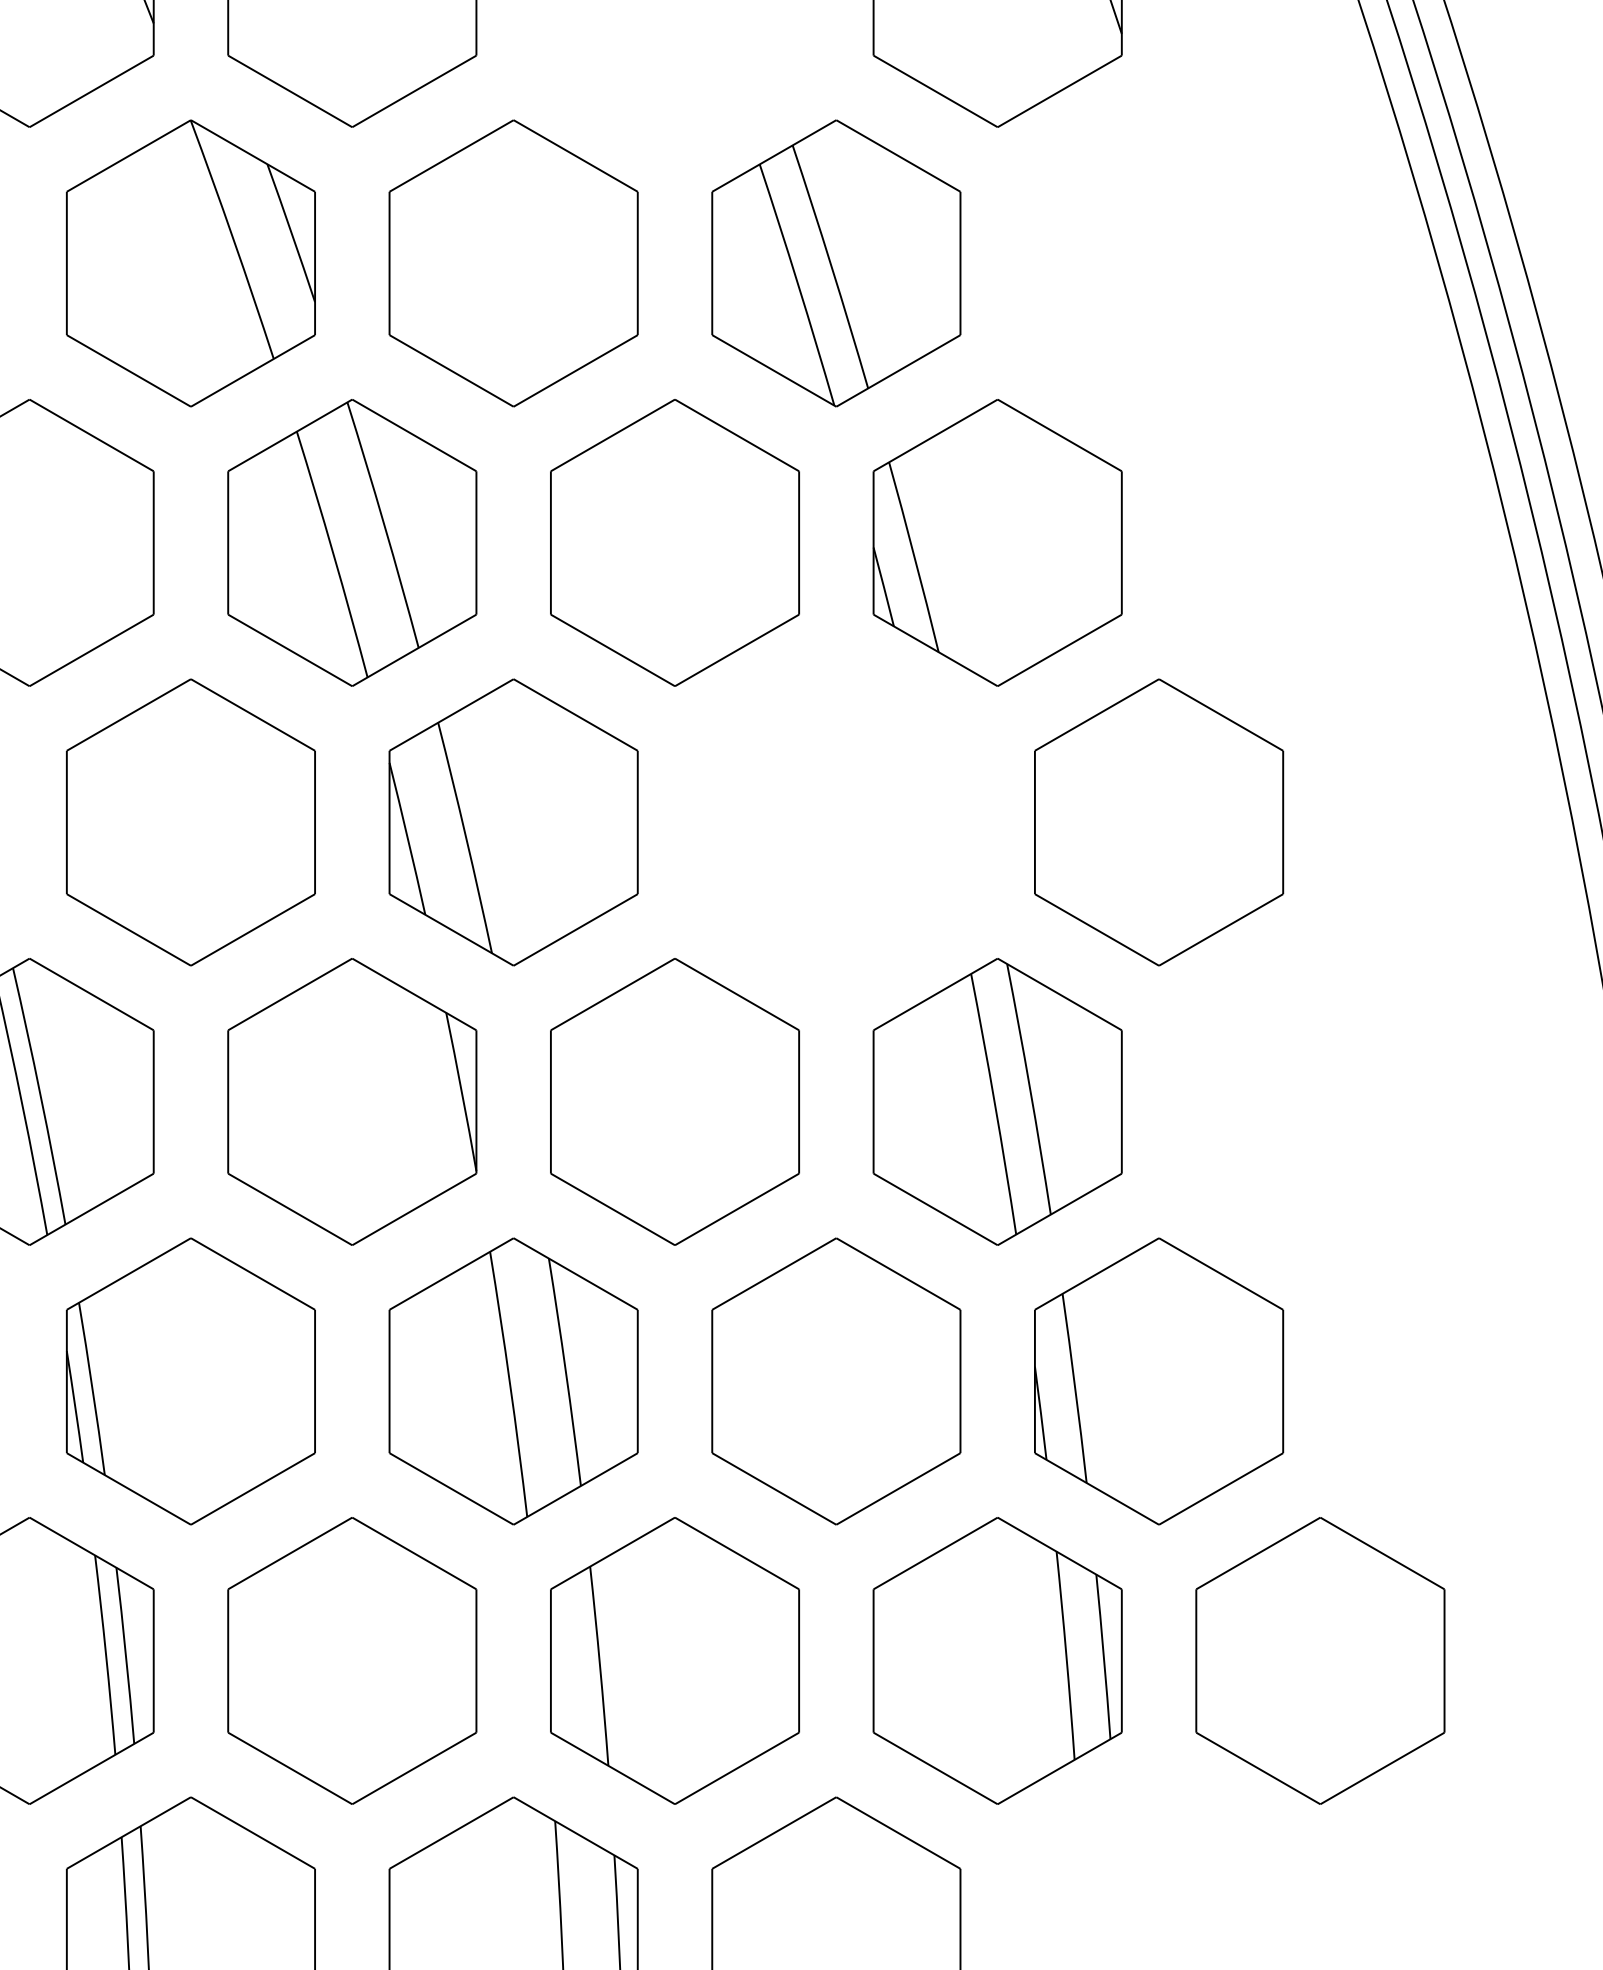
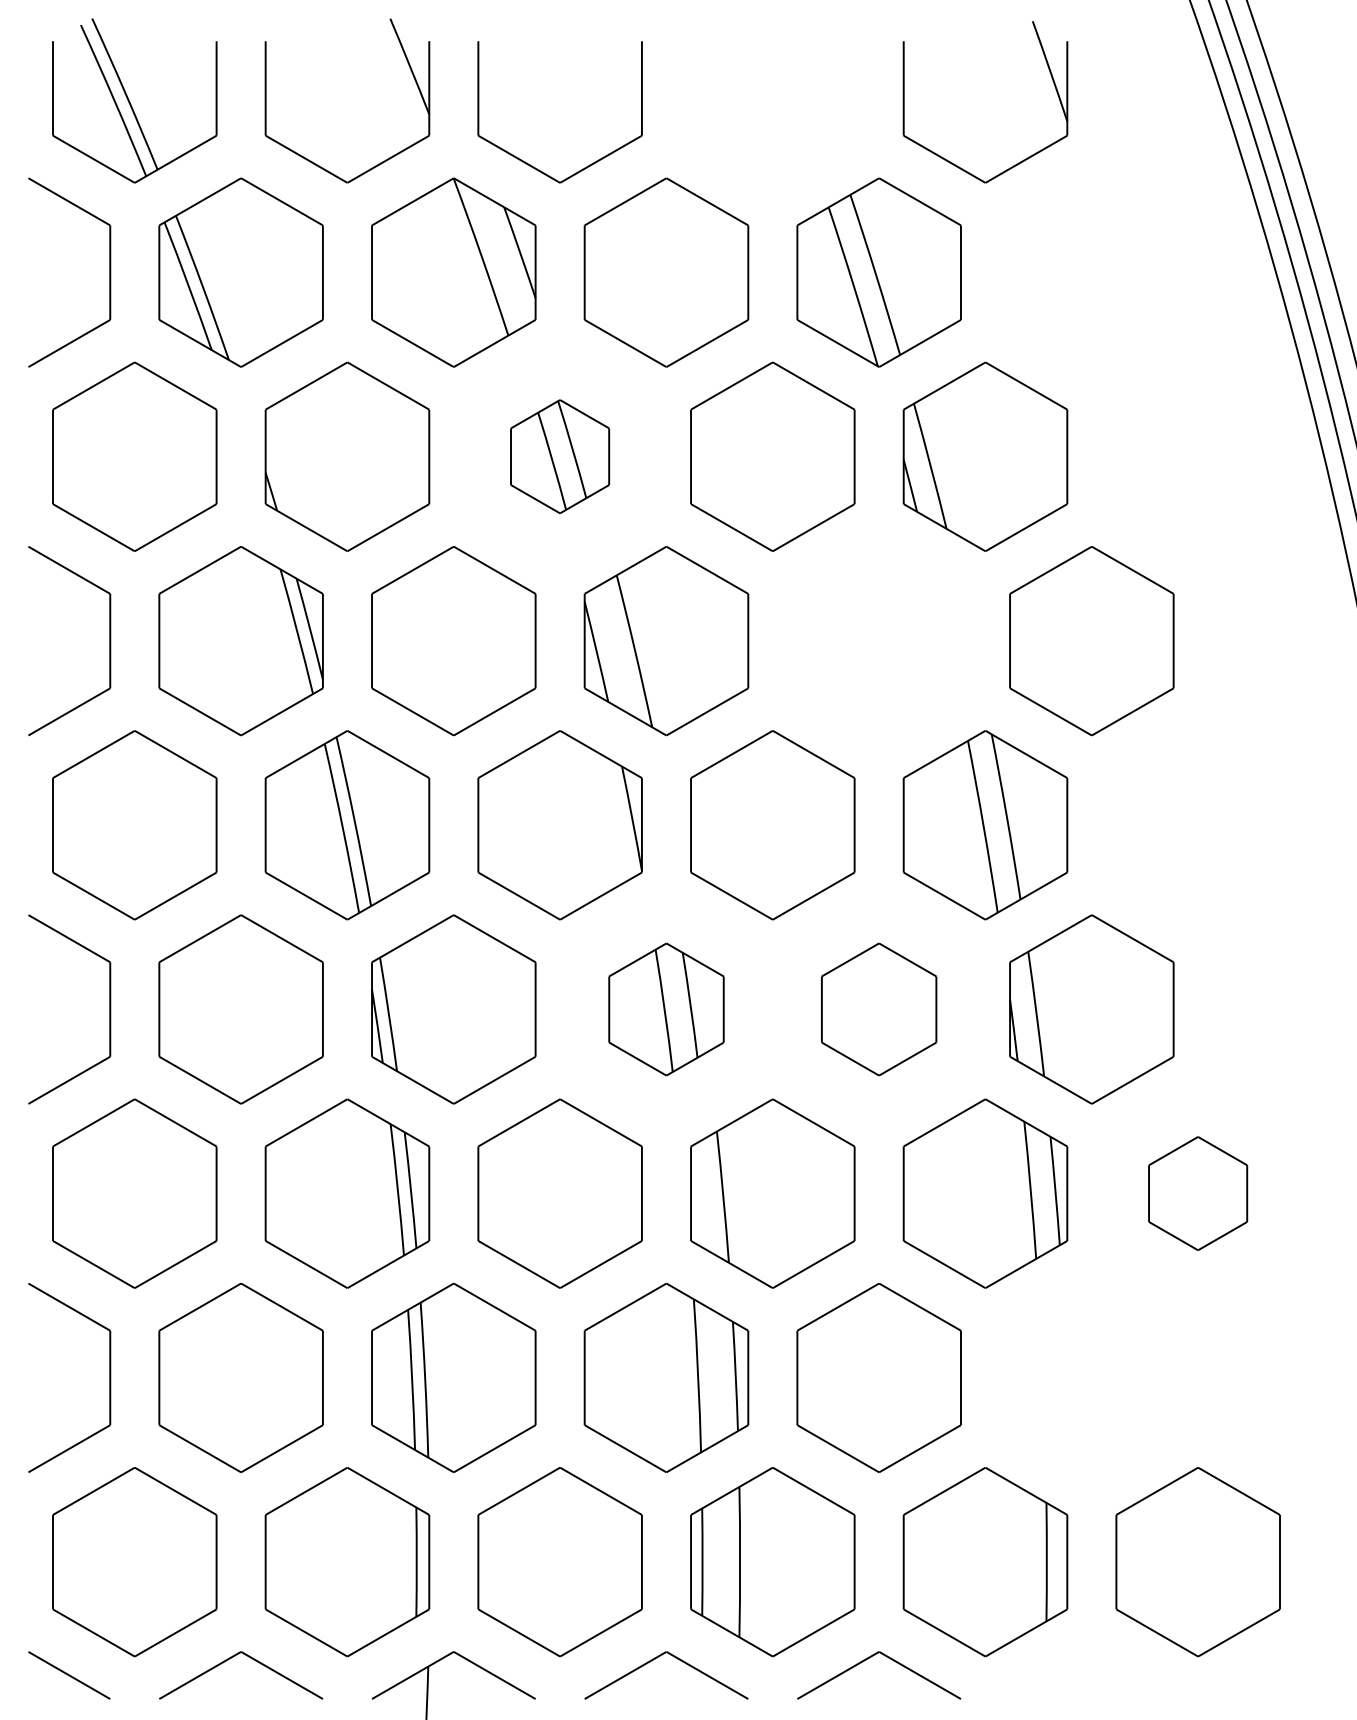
part: (351, 542) -> (559, 456), size x0.6
part: (513, 1381) -> (666, 1009), size x0.7
part: (835, 1381) -> (878, 1009), size x0.7
part: (1319, 1660) -> (1197, 1193), size x0.6

